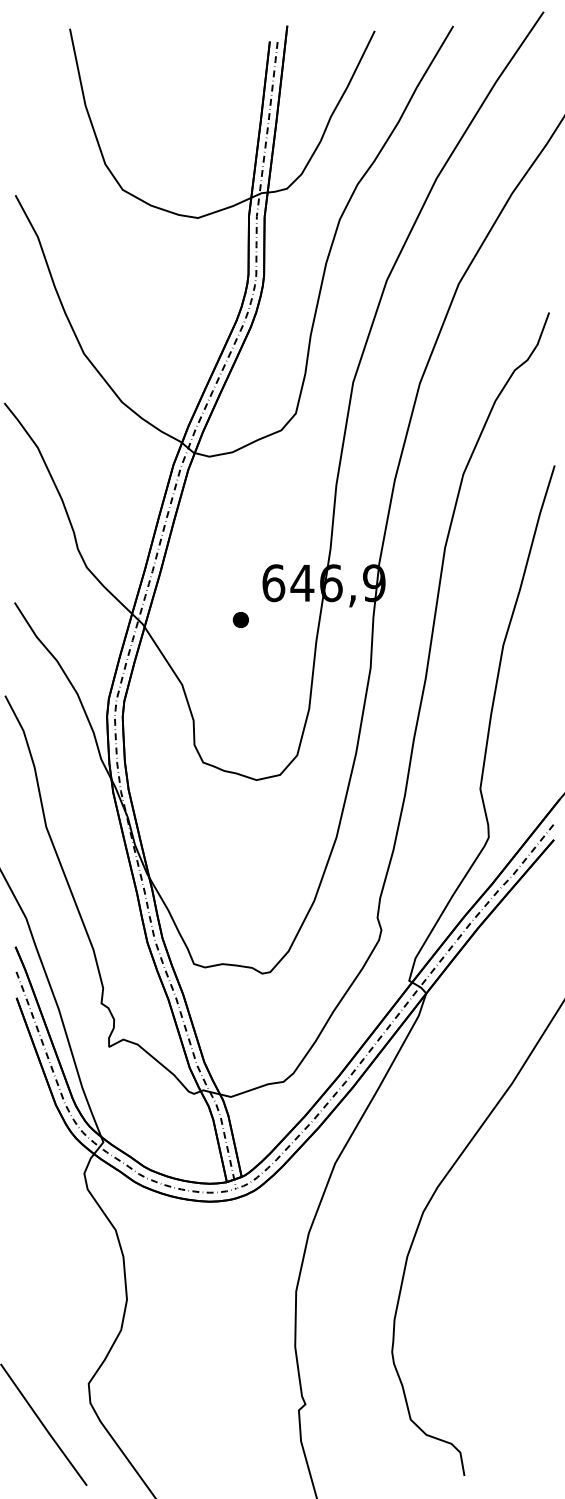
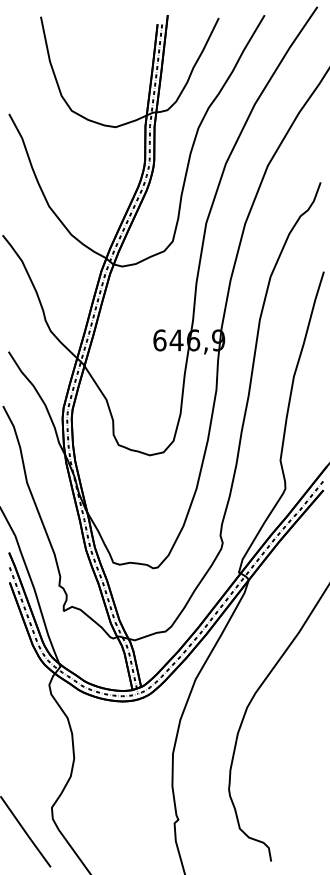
part: (240, 619) -> (140, 361), removed

